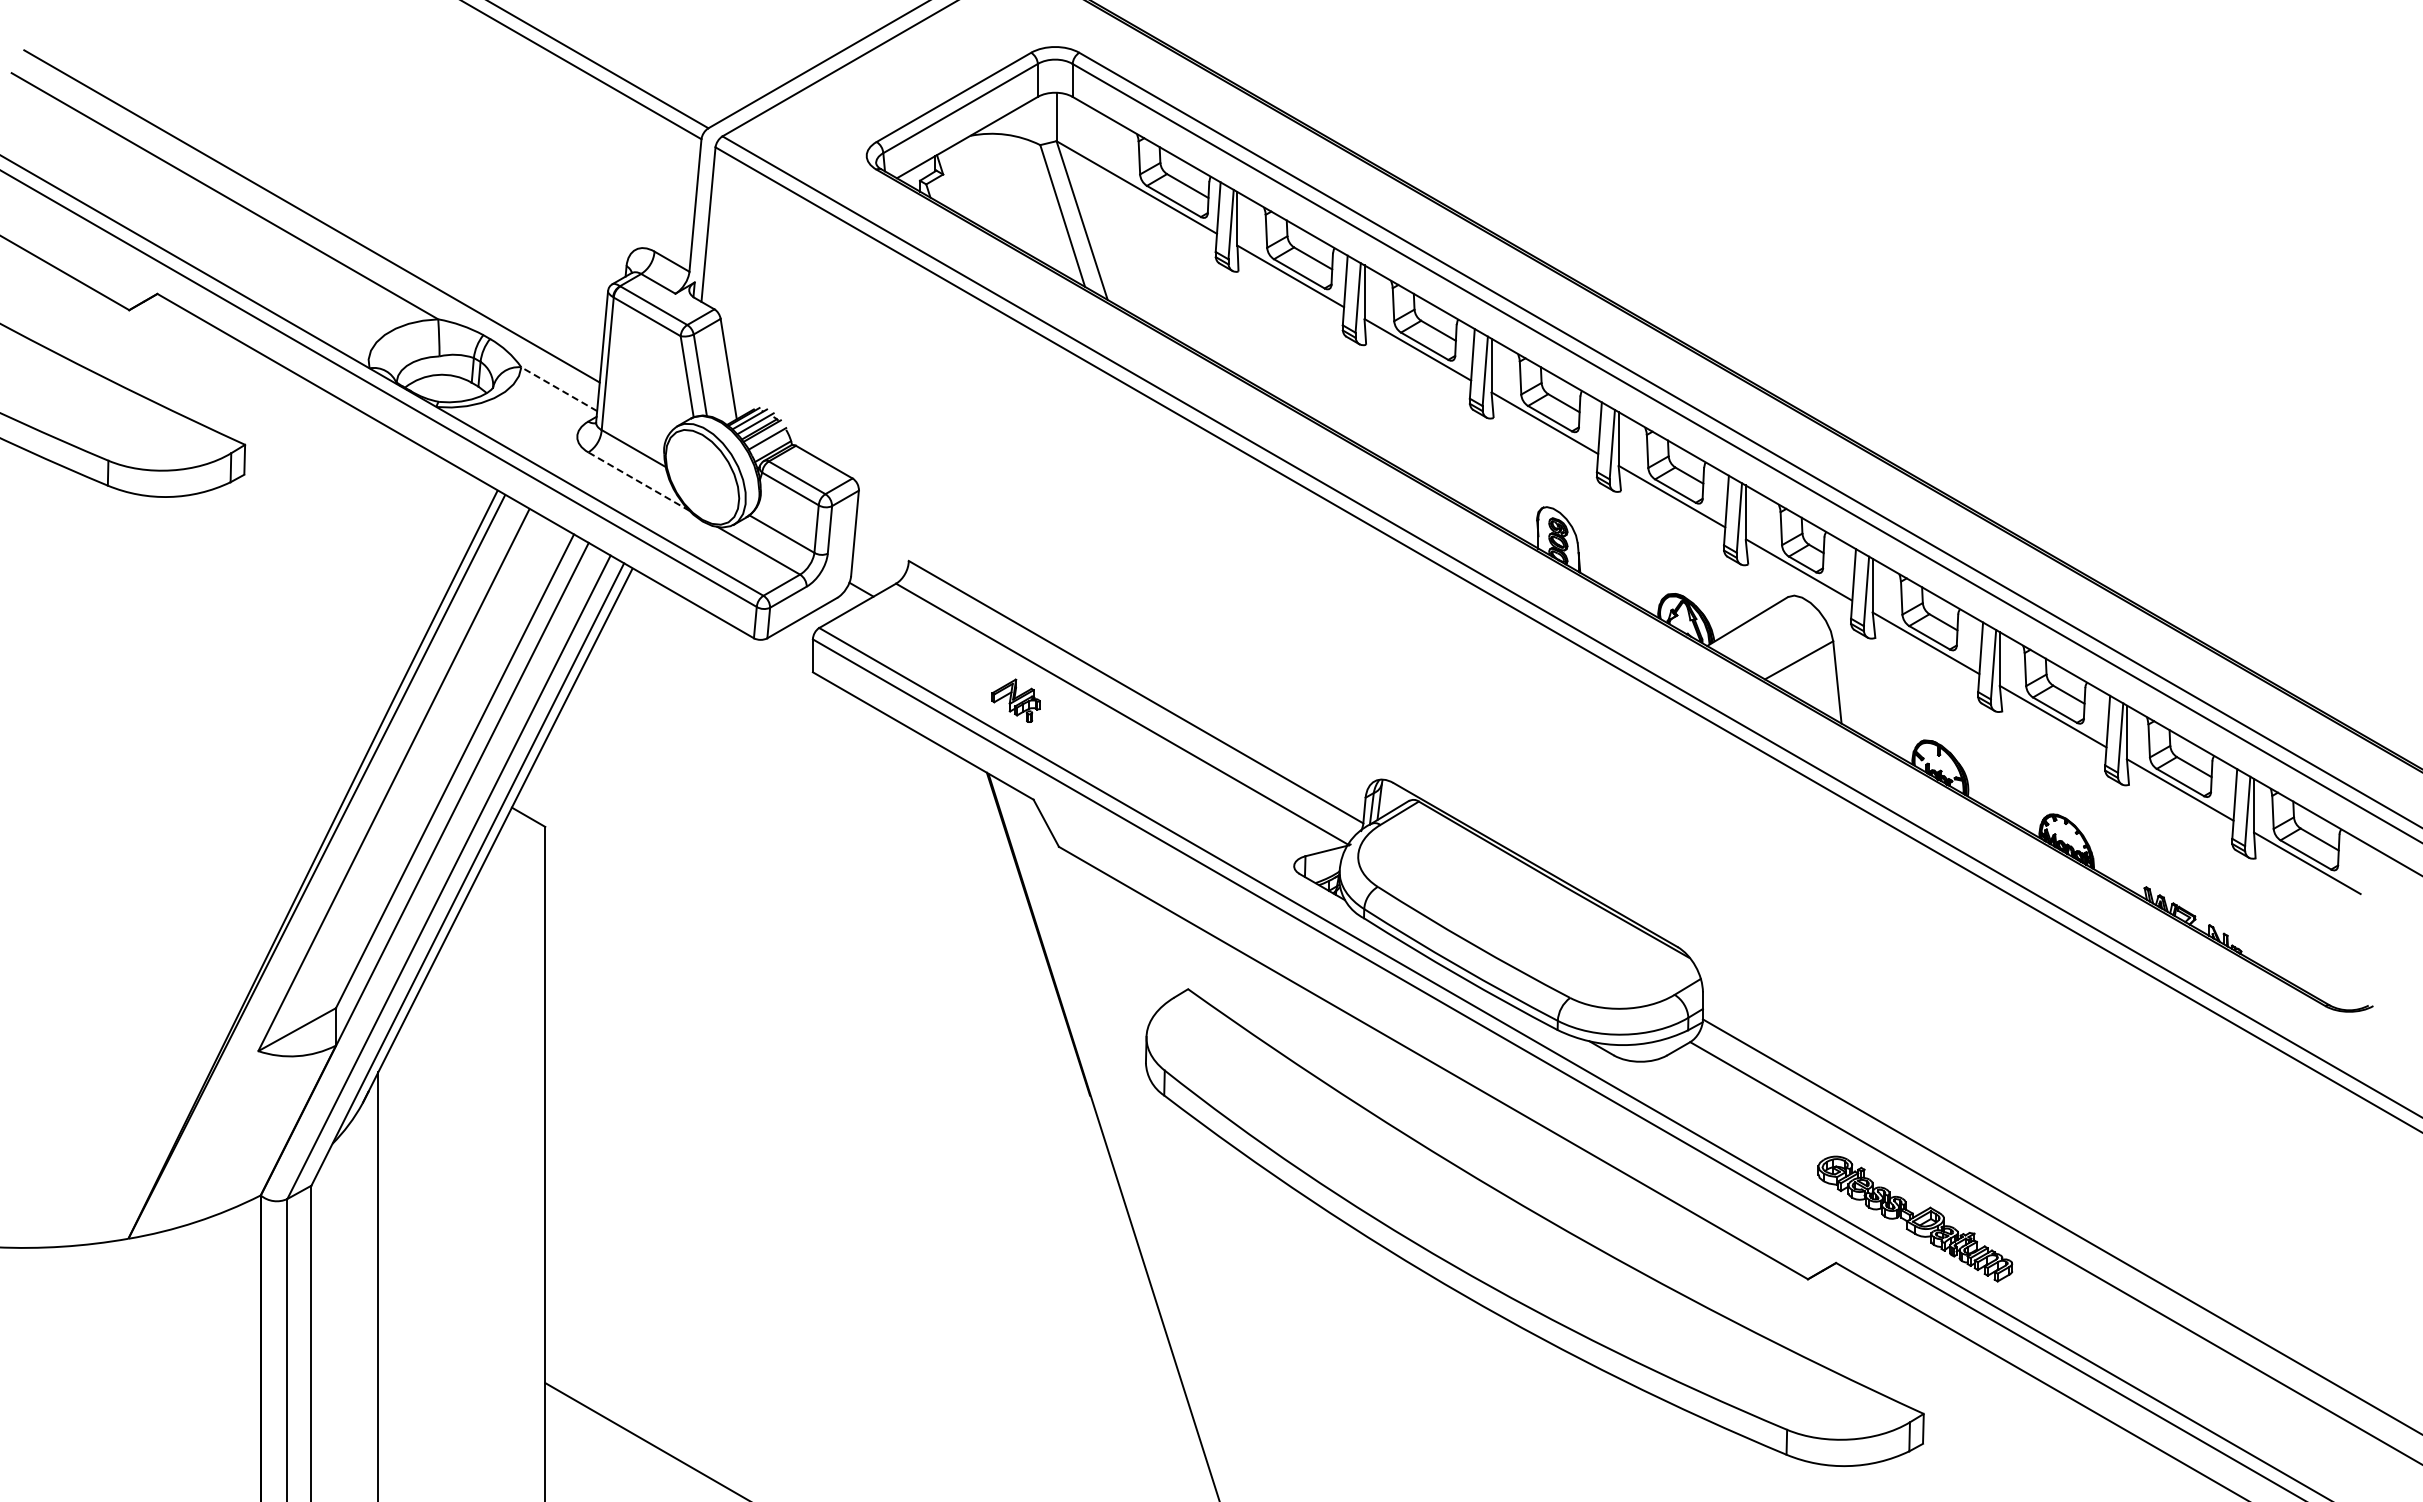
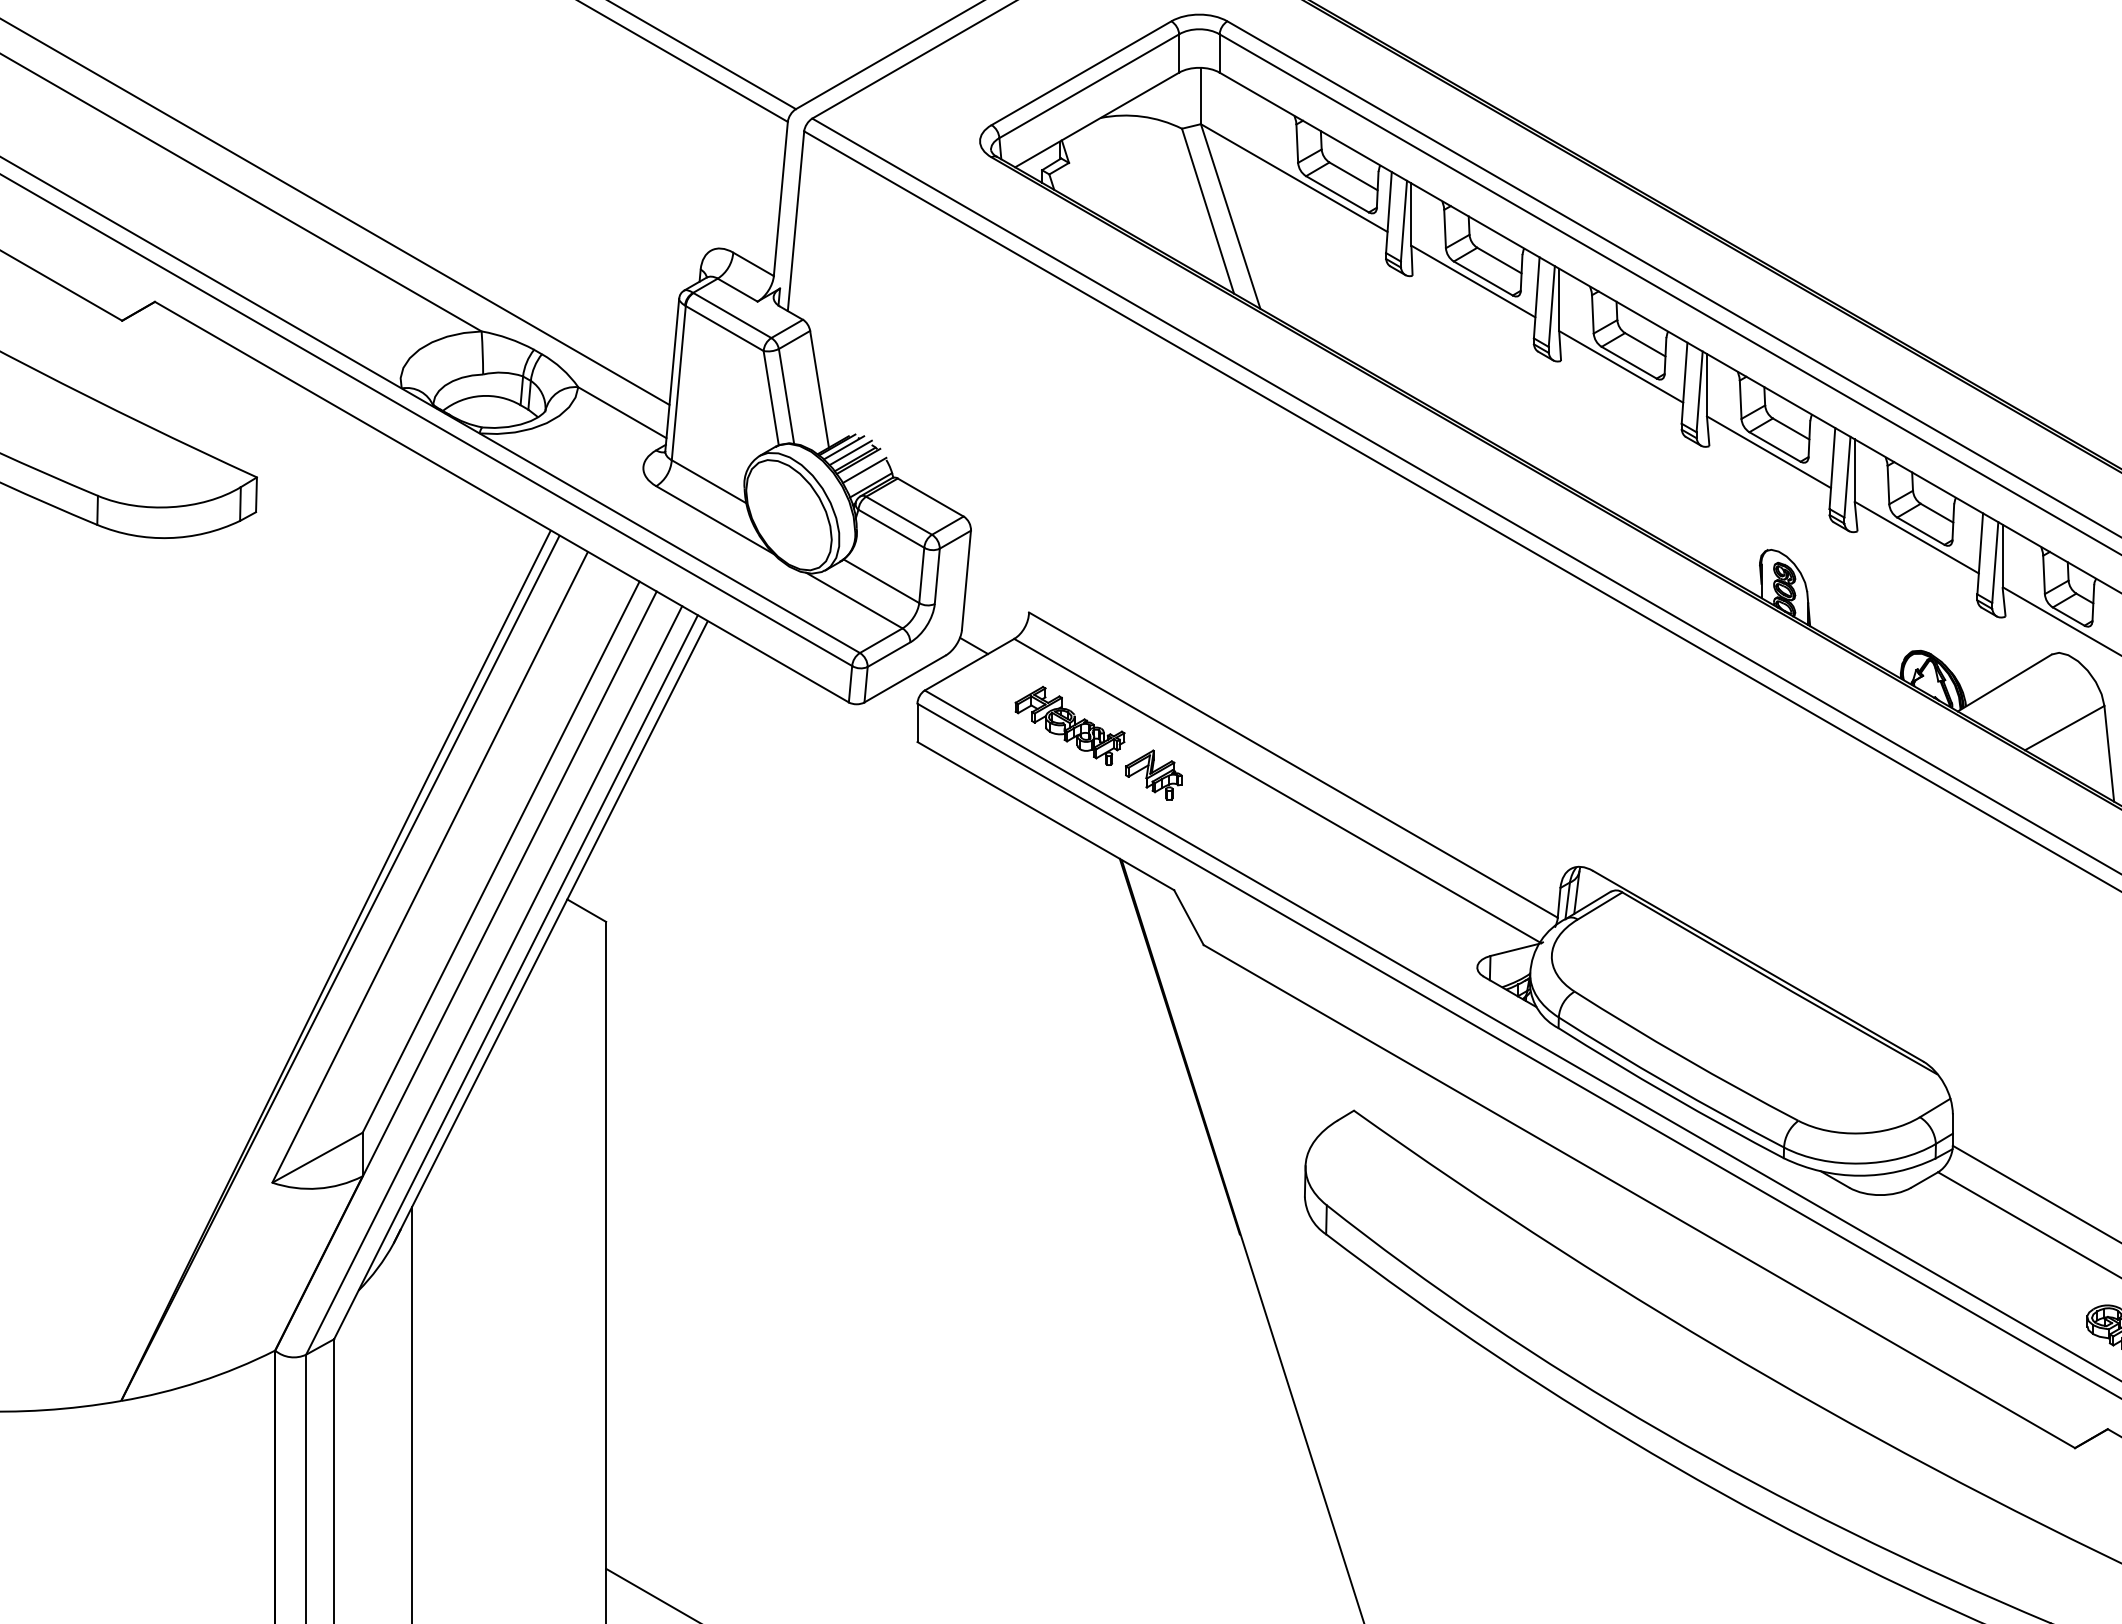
line: (559, 389) -> (622, 413), dashed -> solid
line: (639, 481) -> (715, 520), dashed -> solid
part: (943, 657) -> (1069, 724), added

